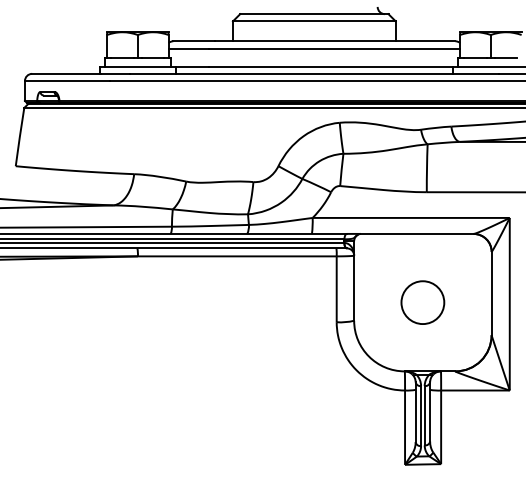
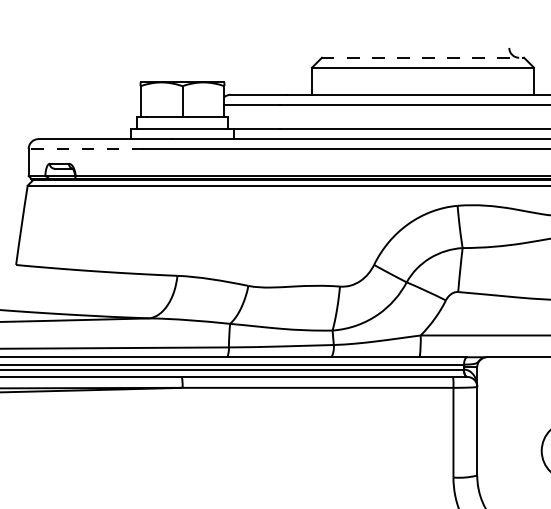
line: (314, 14) -> (423, 58), solid -> dashed
line: (66, 81) -> (85, 149), solid -> dashed

